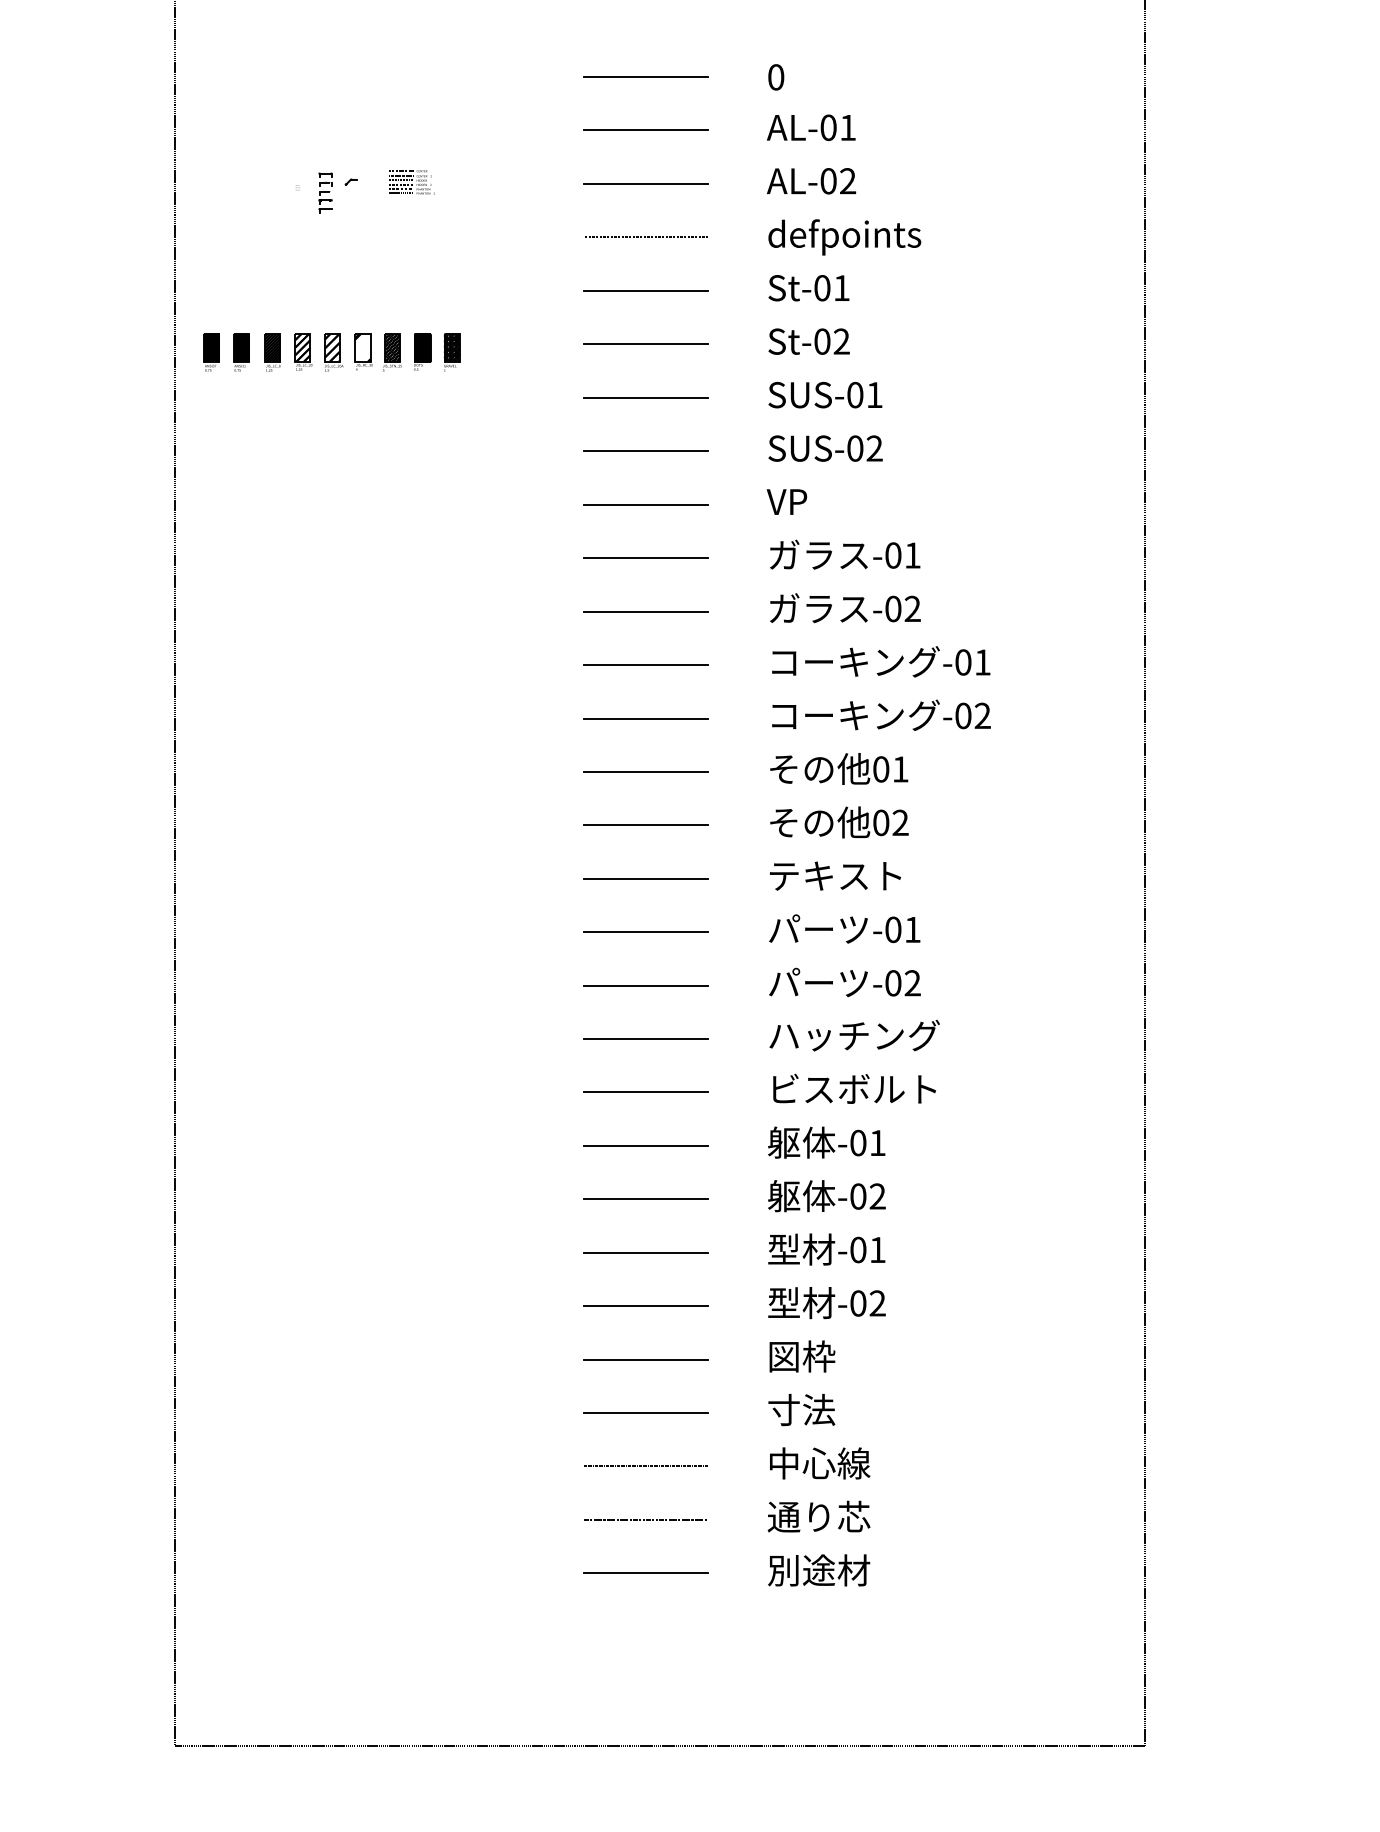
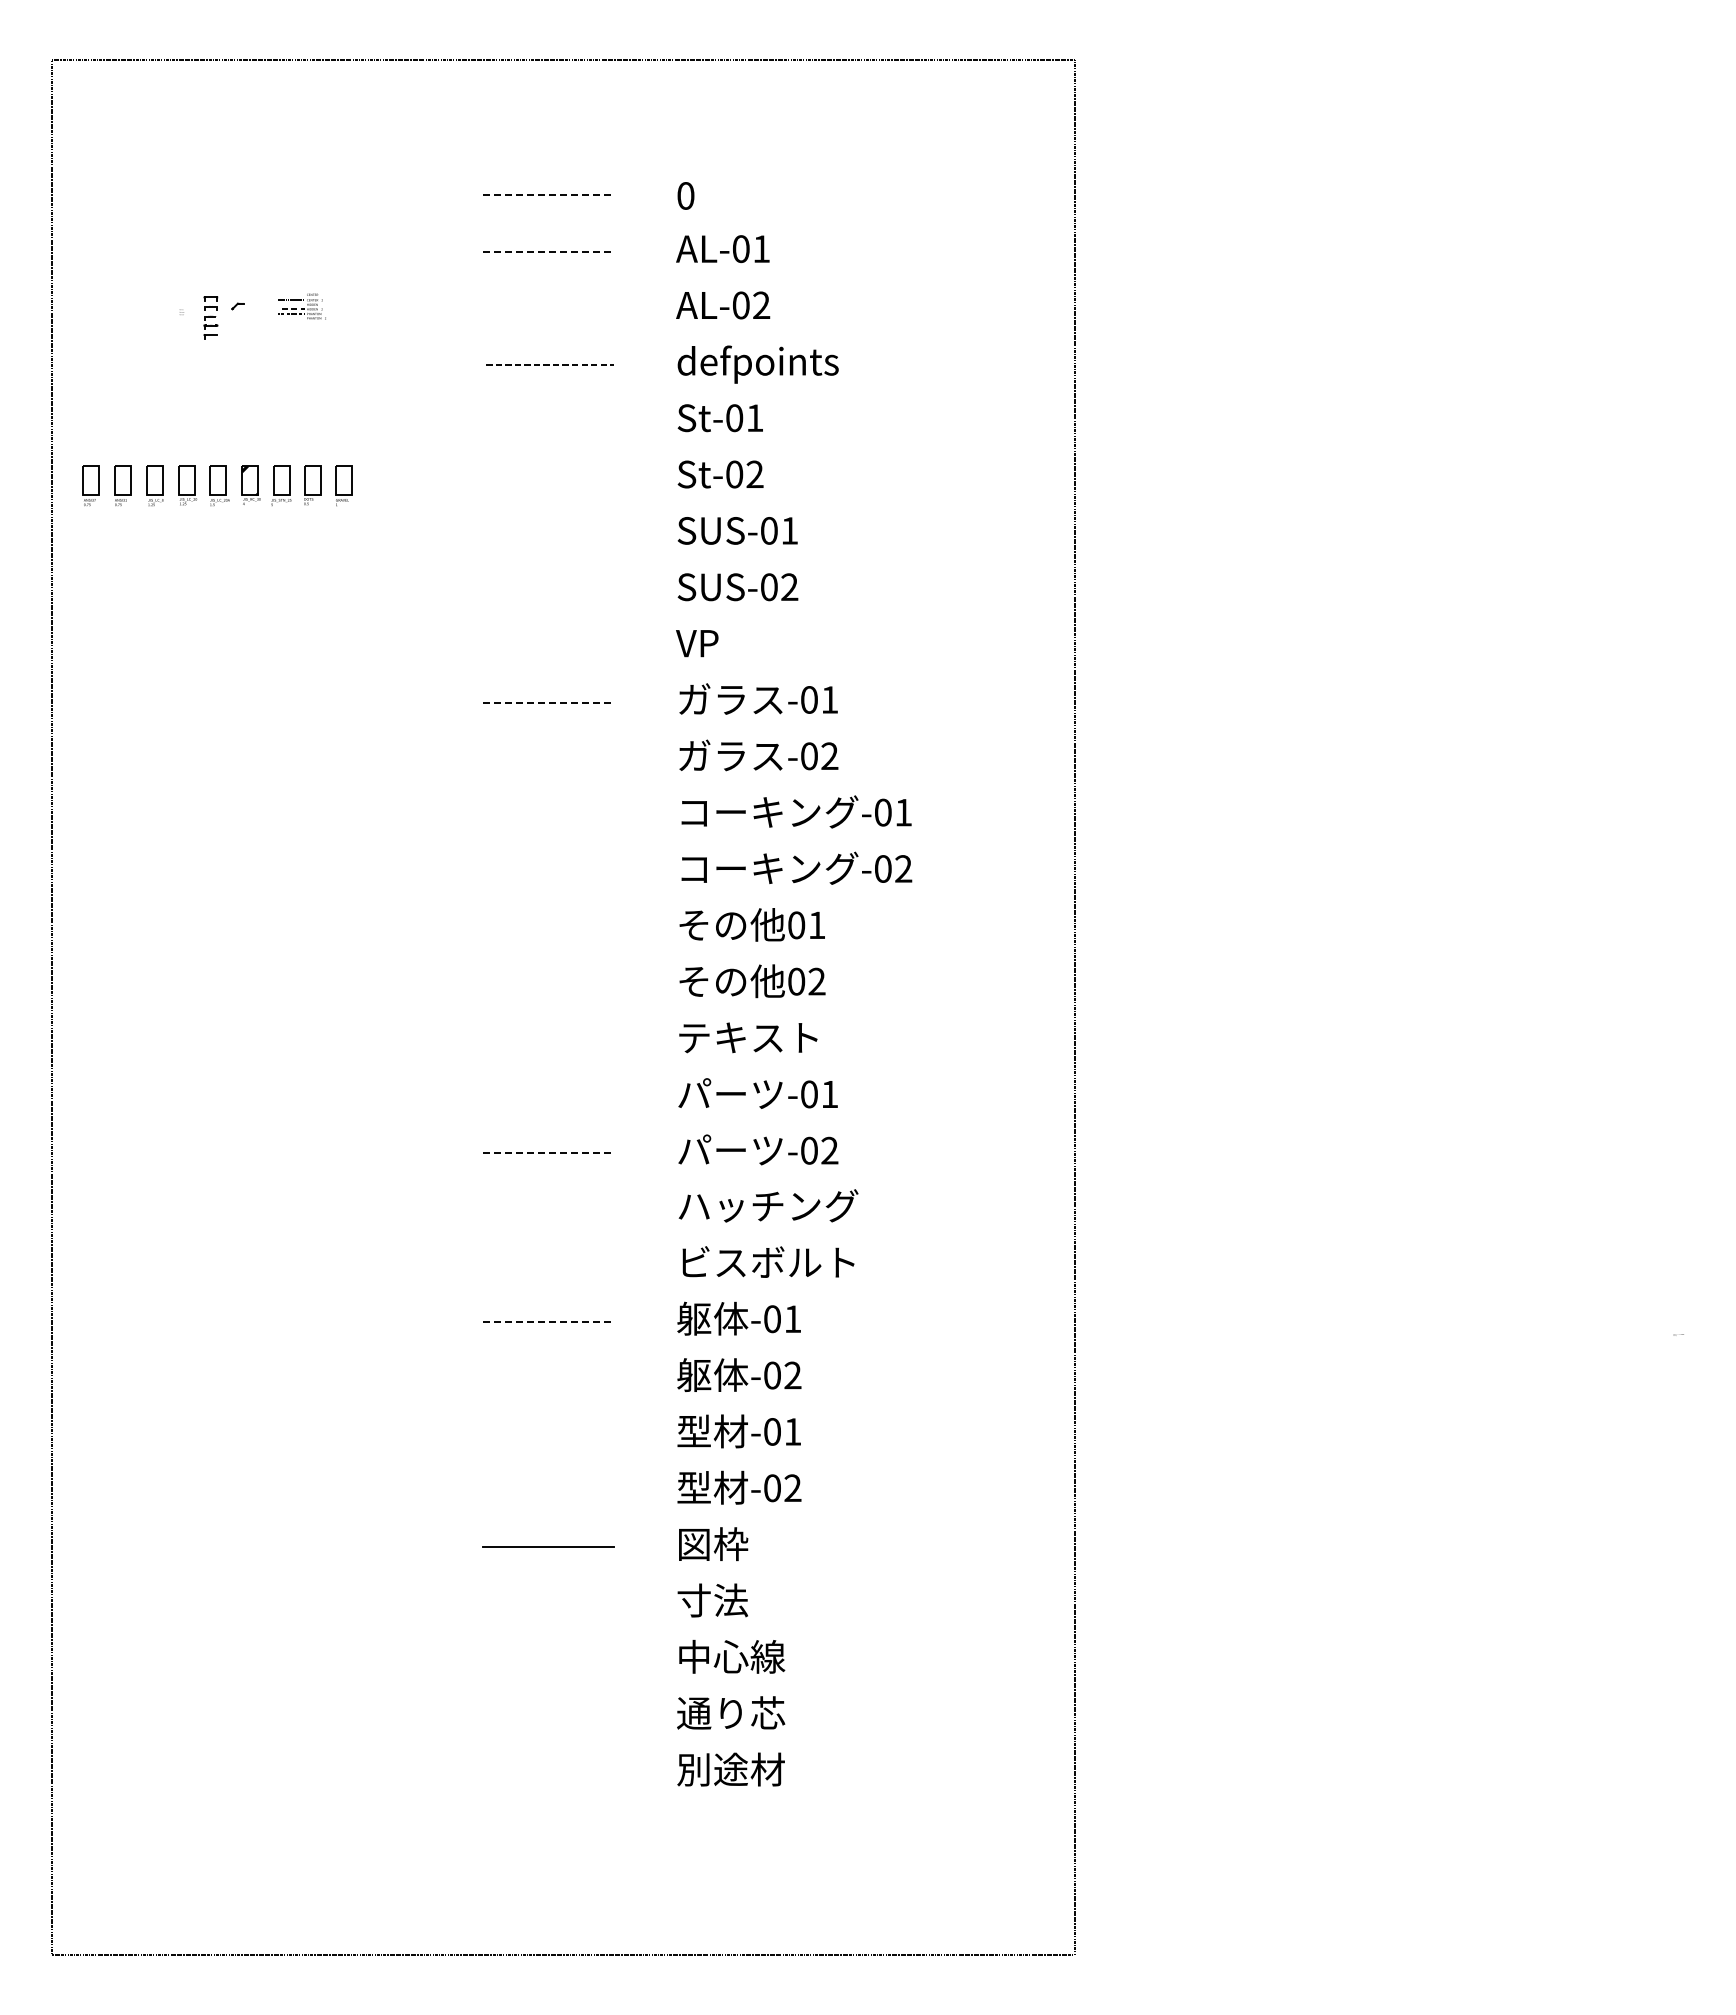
line: (645, 76) -> (548, 195), solid -> dashed
line: (645, 130) -> (548, 251), solid -> dashed
line: (401, 170) -> (290, 294), removed
line: (401, 180) -> (290, 304), removed
line: (645, 184) -> (548, 308), removed
line: (401, 193) -> (290, 318), removed
line: (645, 290) -> (548, 420), removed
line: (645, 344) -> (548, 477), removed
hatch: (212, 347) -> (91, 480), removed
hatch: (241, 347) -> (122, 480), removed
hatch: (272, 347) -> (155, 480), removed
hatch: (303, 347) -> (187, 480), removed
hatch: (331, 347) -> (217, 480), removed
hatch: (392, 347) -> (281, 480), removed
hatch: (421, 347) -> (312, 480), removed
hatch: (452, 347) -> (344, 480), removed
line: (645, 397) -> (548, 533), removed
line: (645, 450) -> (548, 589), removed
line: (645, 504) -> (548, 646), removed
line: (645, 557) -> (548, 702), solid -> dashed
line: (645, 611) -> (548, 758), removed
line: (645, 664) -> (548, 814), removed
line: (645, 718) -> (548, 871), removed
line: (645, 772) -> (548, 928), removed
line: (645, 825) -> (548, 984), removed
line: (645, 878) -> (548, 1040), removed
line: (645, 932) -> (548, 1097), removed
line: (645, 985) -> (548, 1153), solid -> dashed
line: (645, 1039) -> (548, 1209), removed
line: (645, 1092) -> (548, 1265), removed
line: (645, 1145) -> (548, 1321), solid -> dashed
line: (645, 1199) -> (548, 1378), removed
line: (645, 1252) -> (548, 1434), removed
line: (645, 1305) -> (548, 1490), removed
line: (645, 1412) -> (548, 1603), removed
line: (645, 1466) -> (548, 1660), removed
line: (645, 1520) -> (548, 1716), removed
line: (645, 1573) -> (548, 1772), removed

